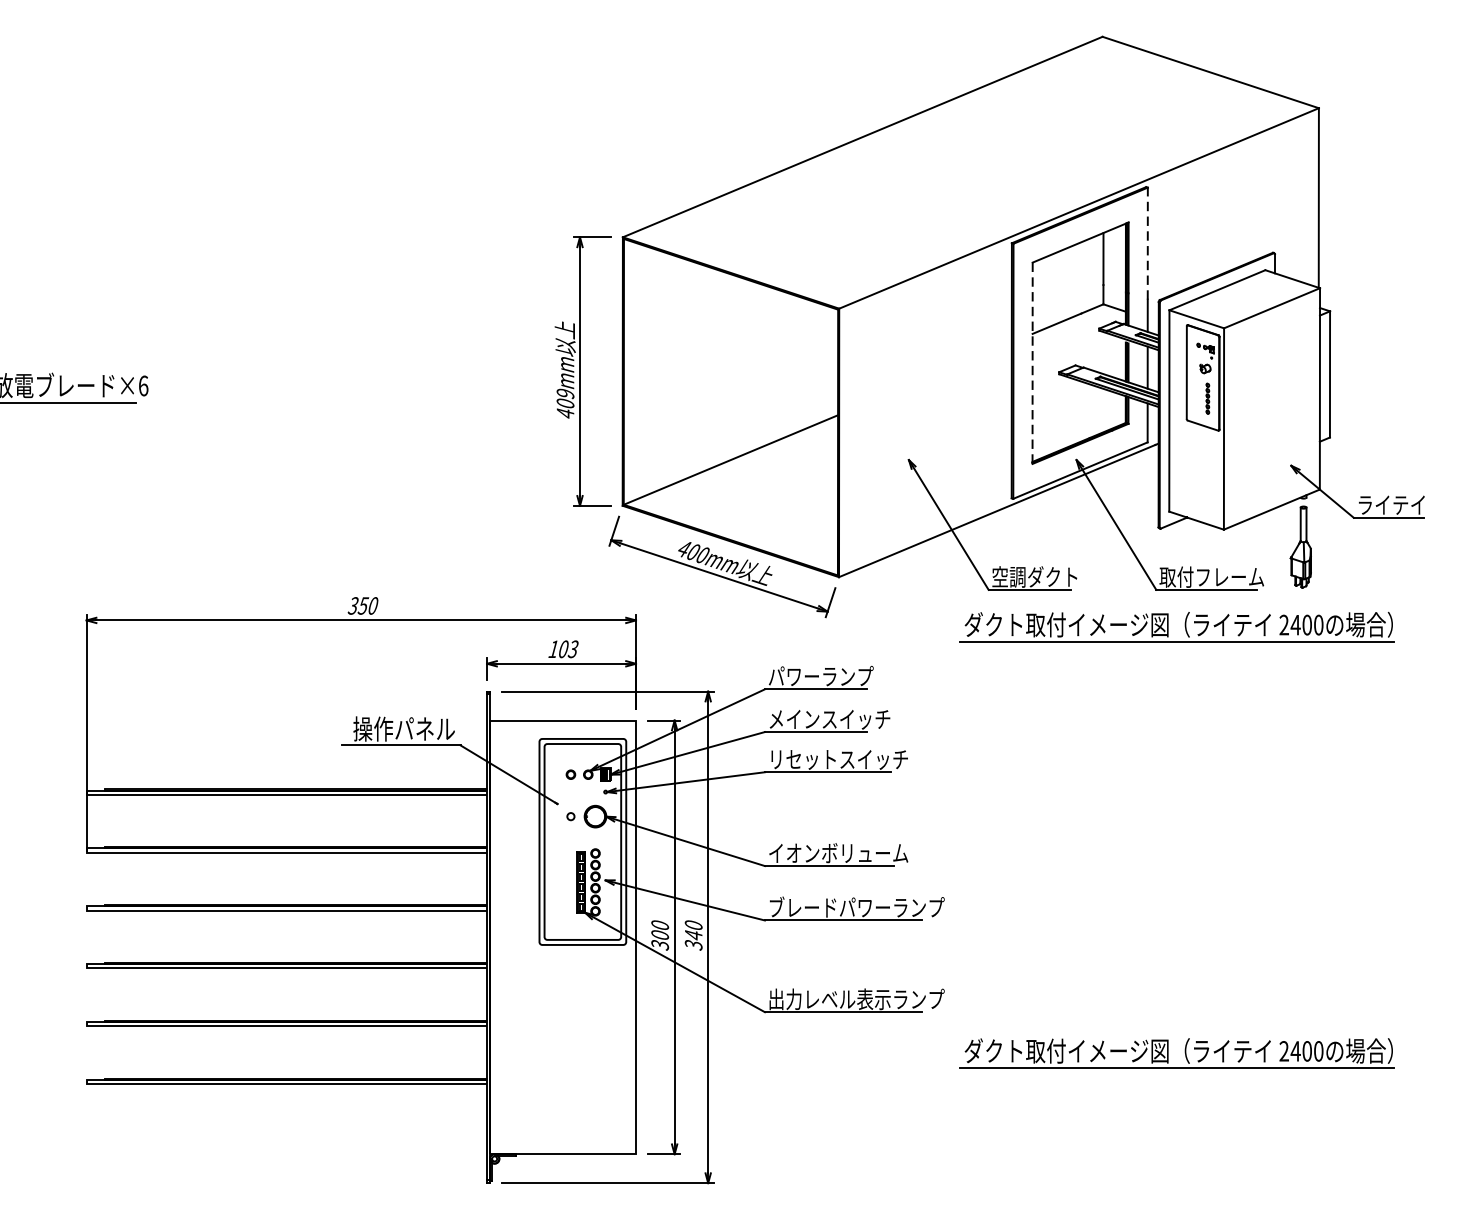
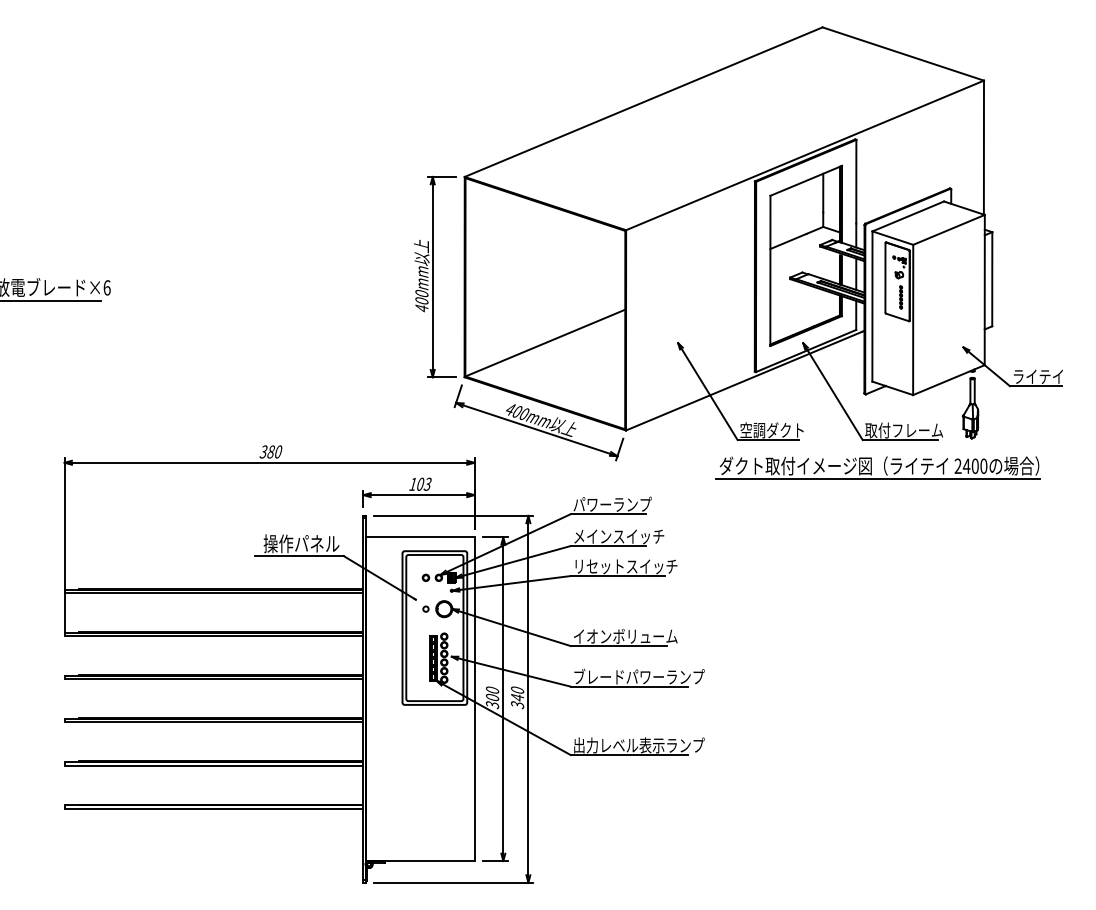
line: (1148, 243) -> (856, 181), dashed -> solid
line: (1032, 364) -> (770, 271), dashed -> solid
text: (564, 393) -> (421, 293), 409mm -> 400mm
text: (363, 605) -> (271, 451), 350 -> 380
part: (1176, 1053) -> (877, 785), removed

